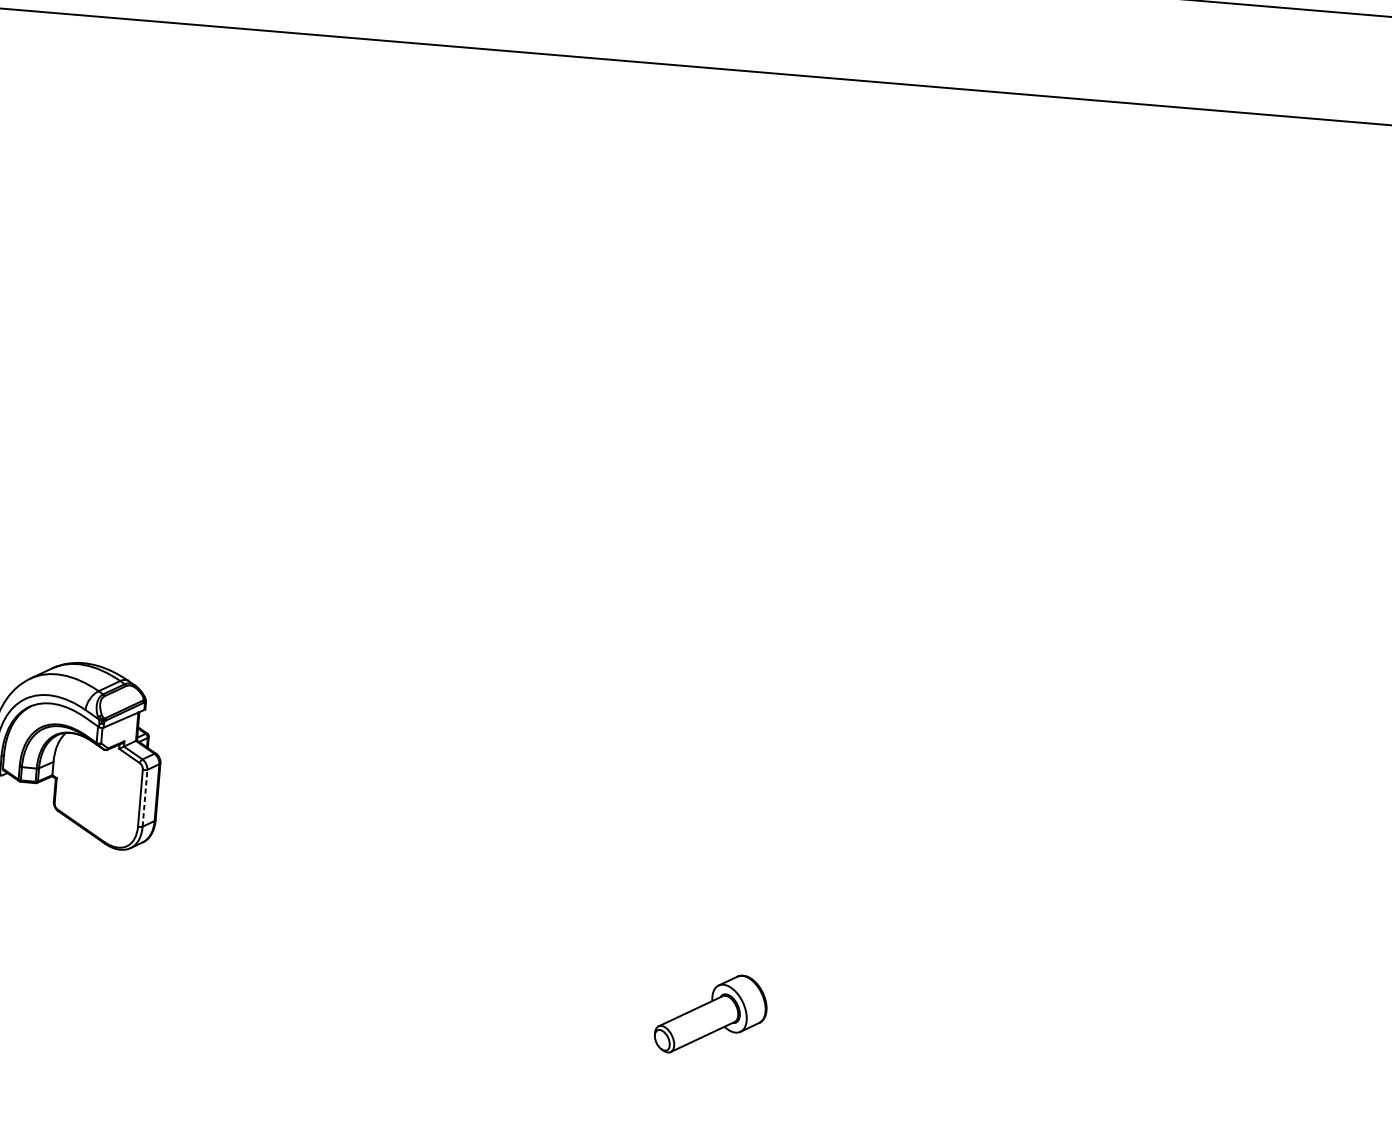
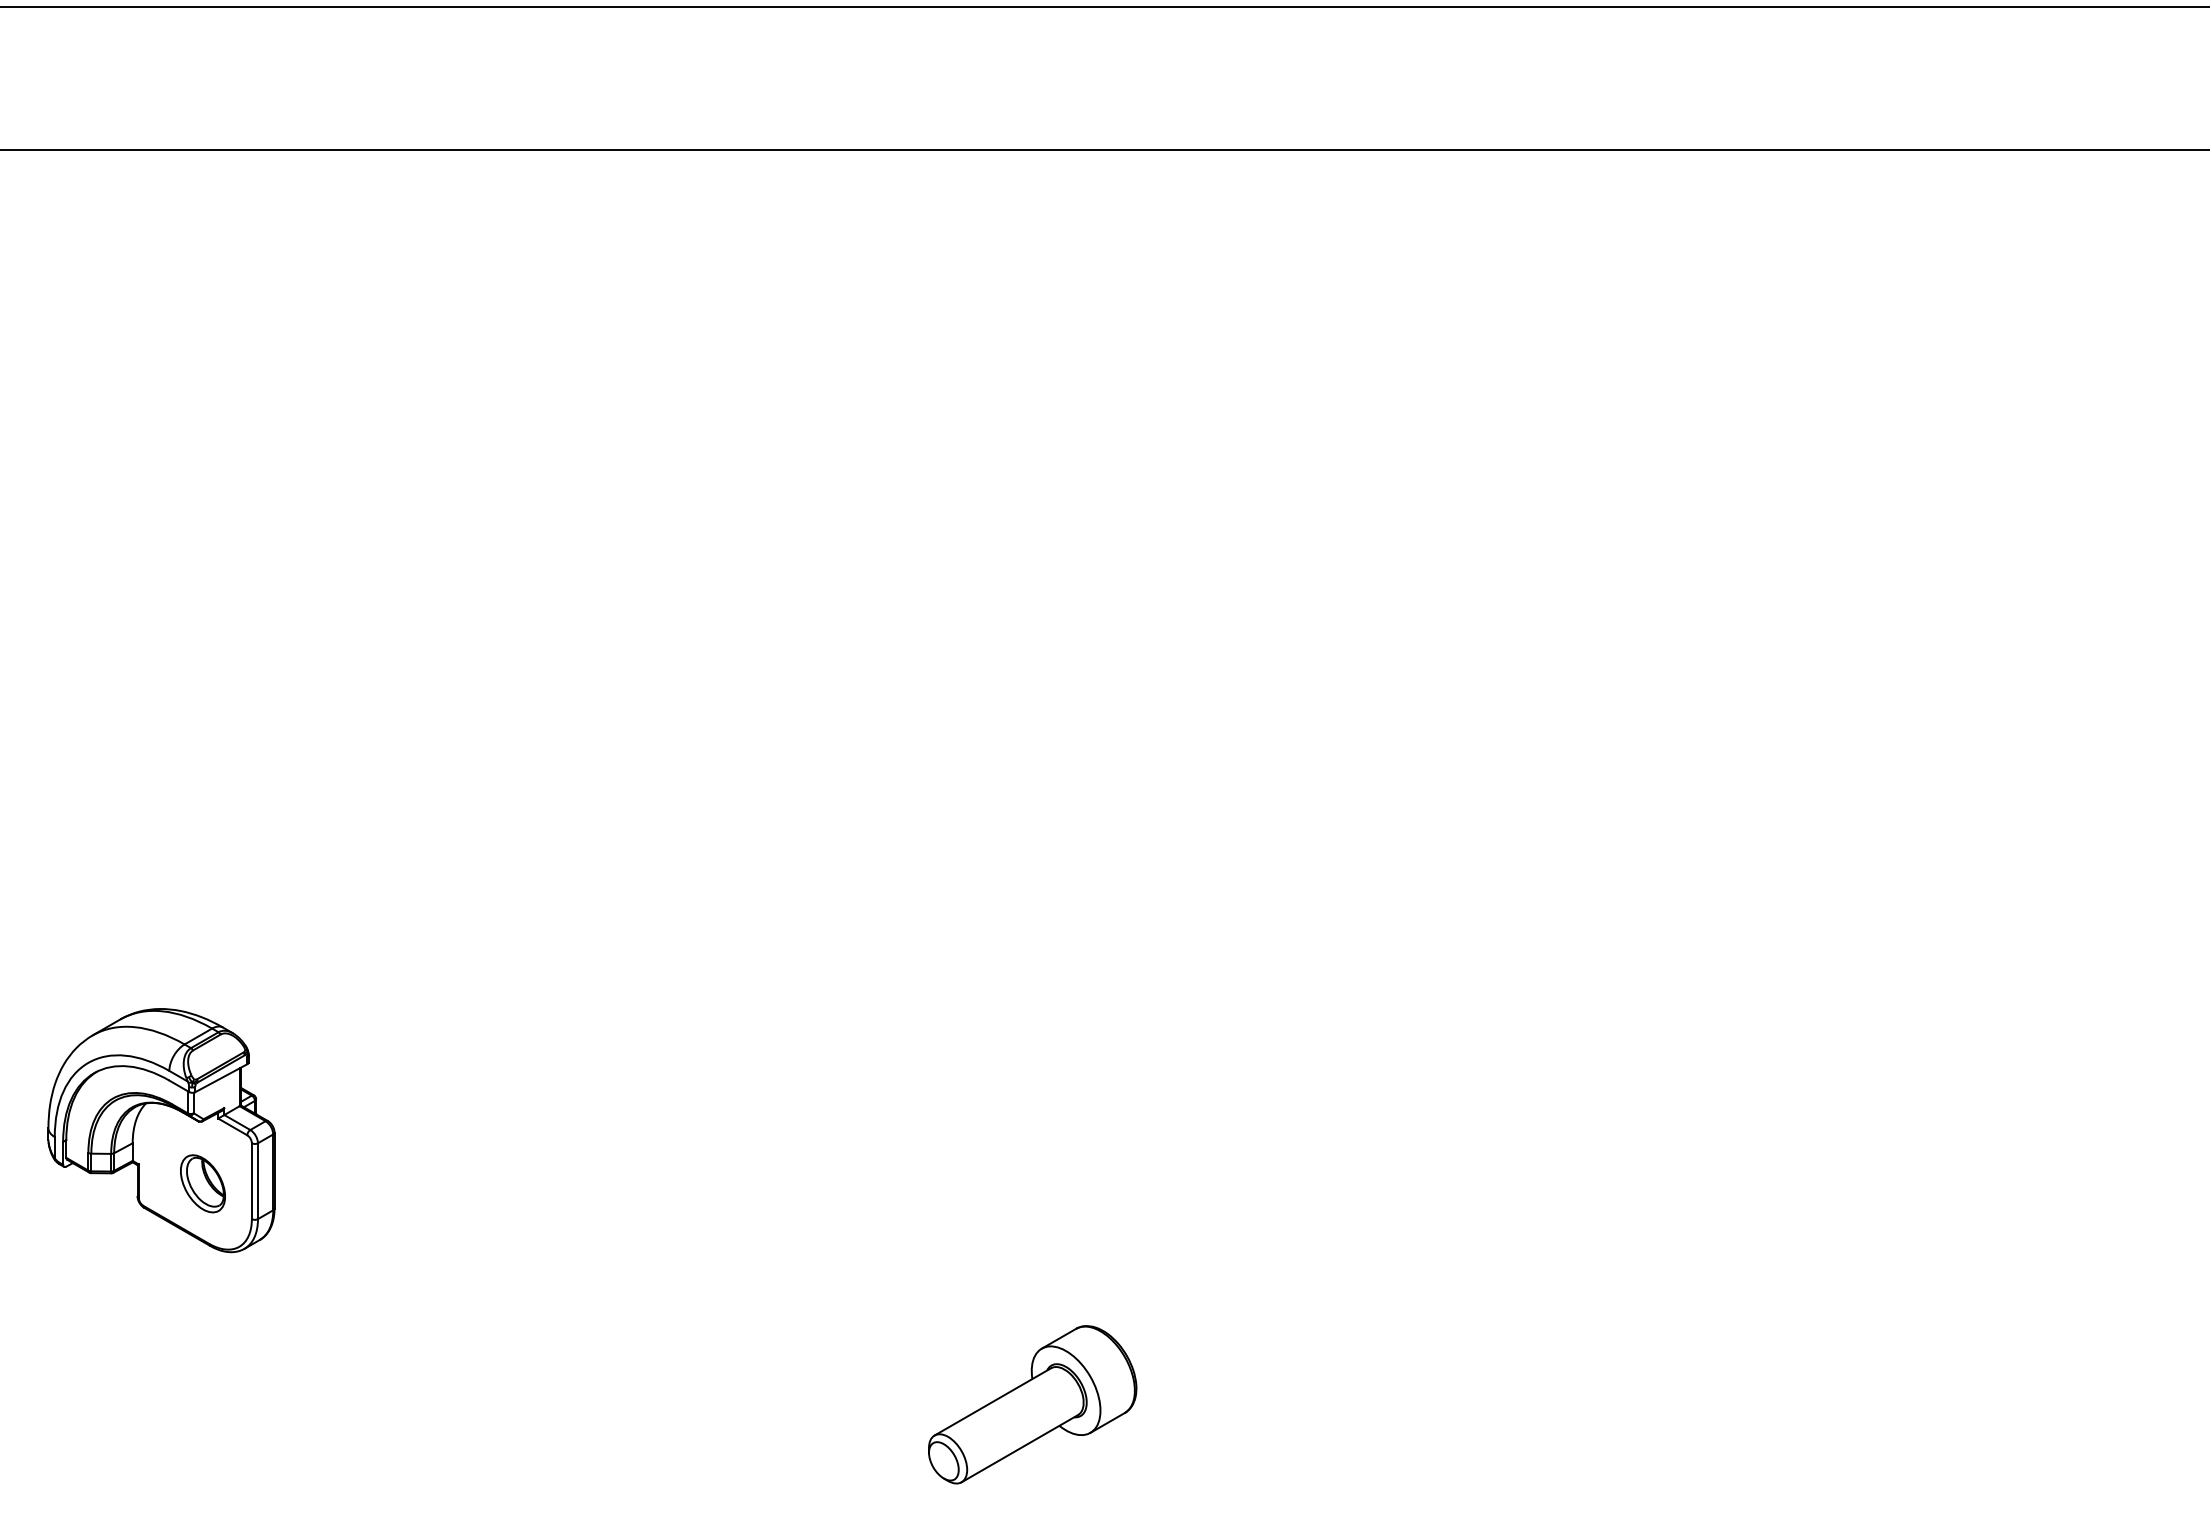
part: (103, 796) -> (202, 1183), added
line: (144, 798) -> (257, 1181), dashed -> solid
part: (711, 1014) -> (1032, 1404), size x1.43

